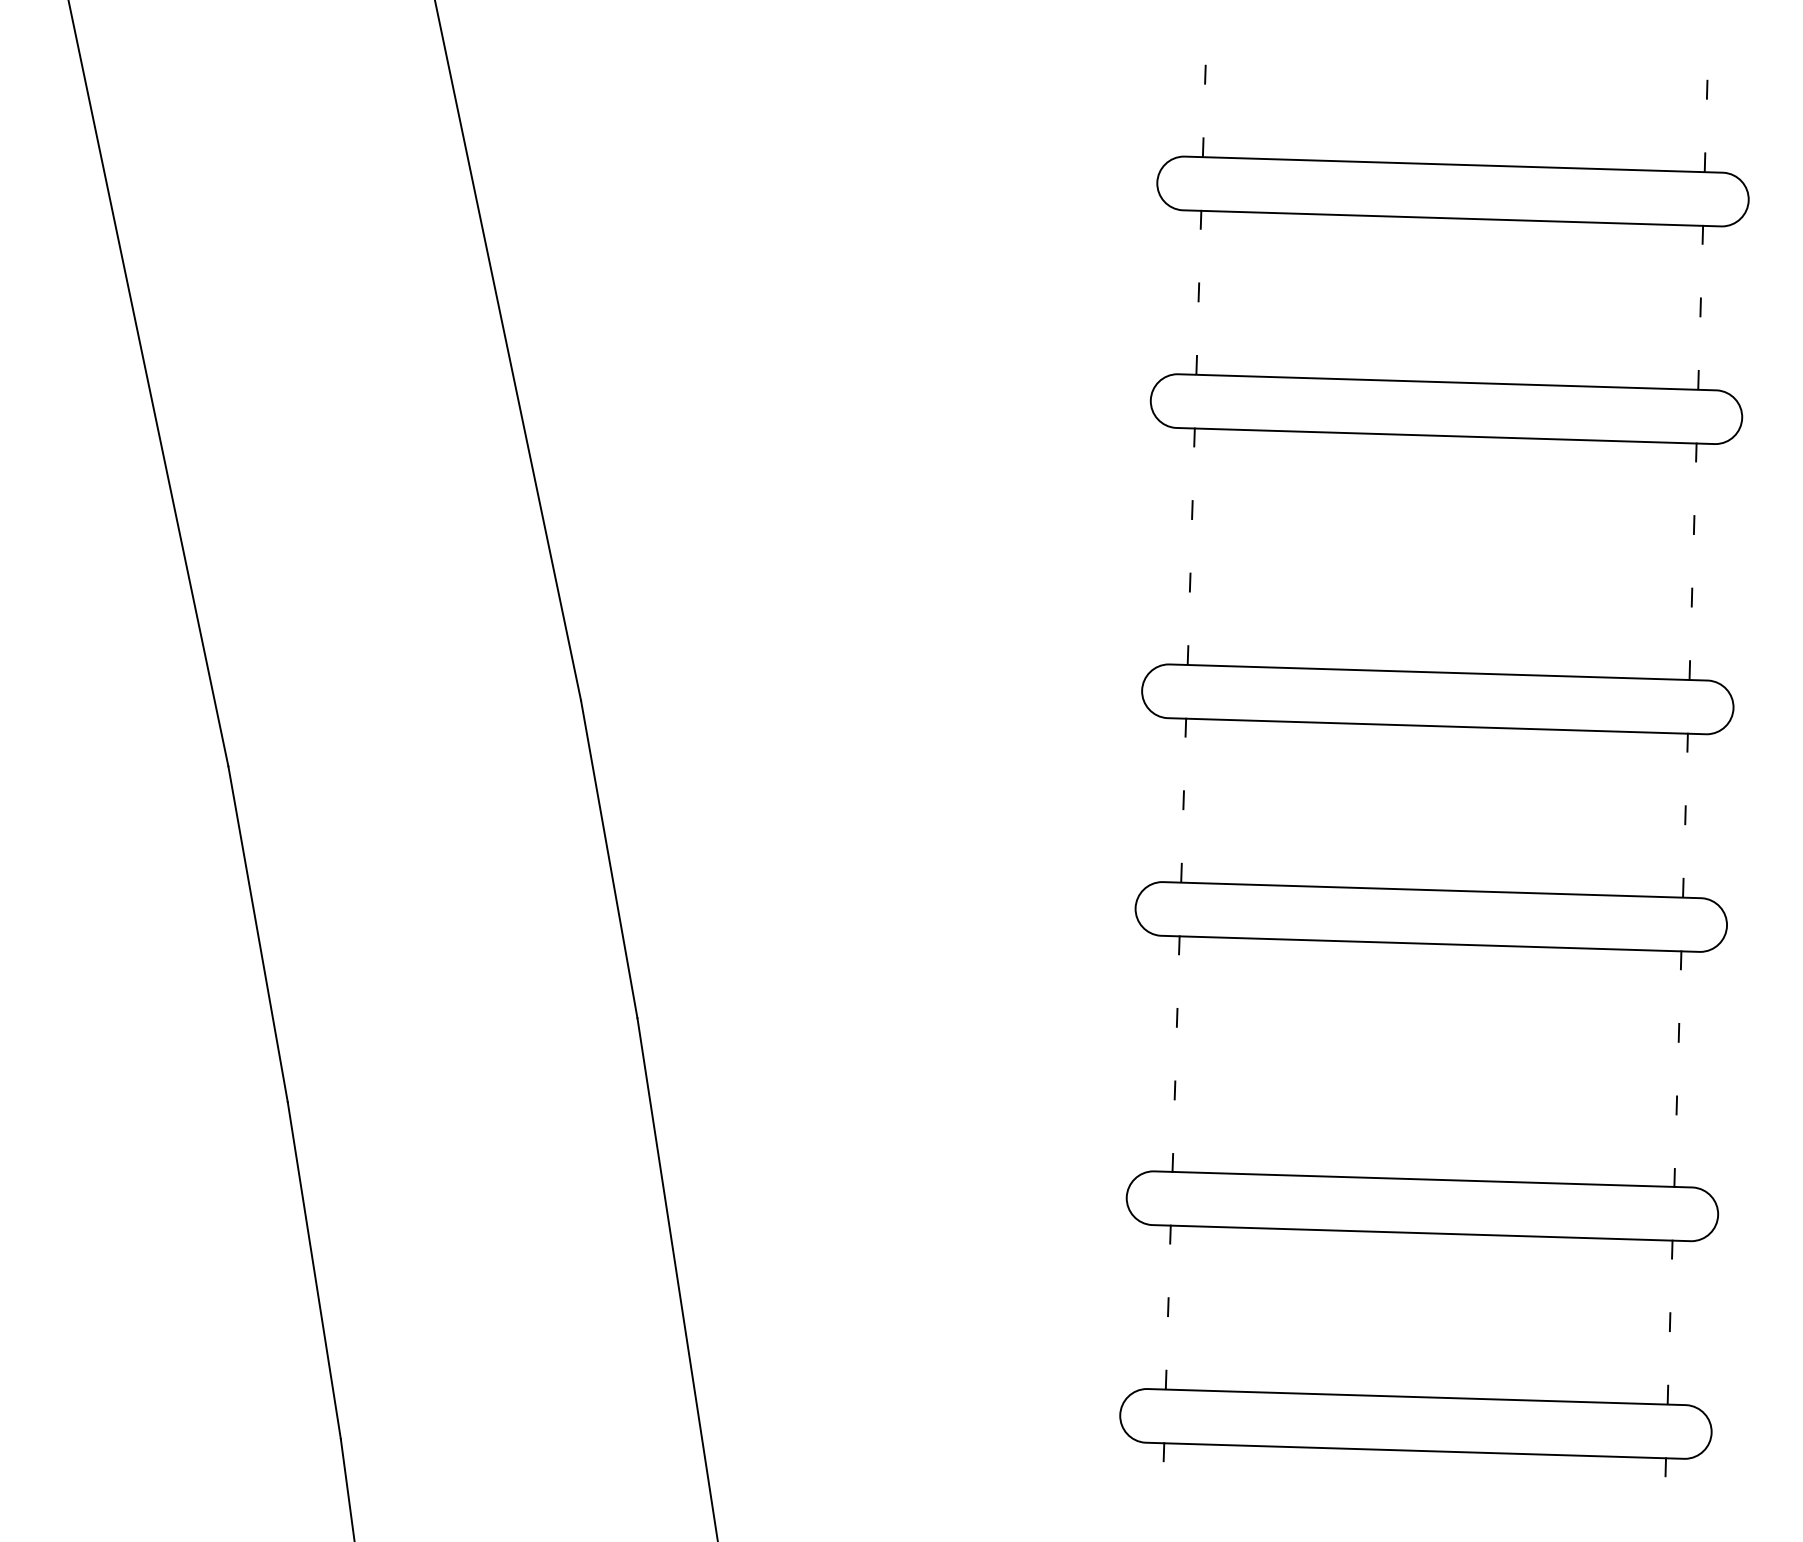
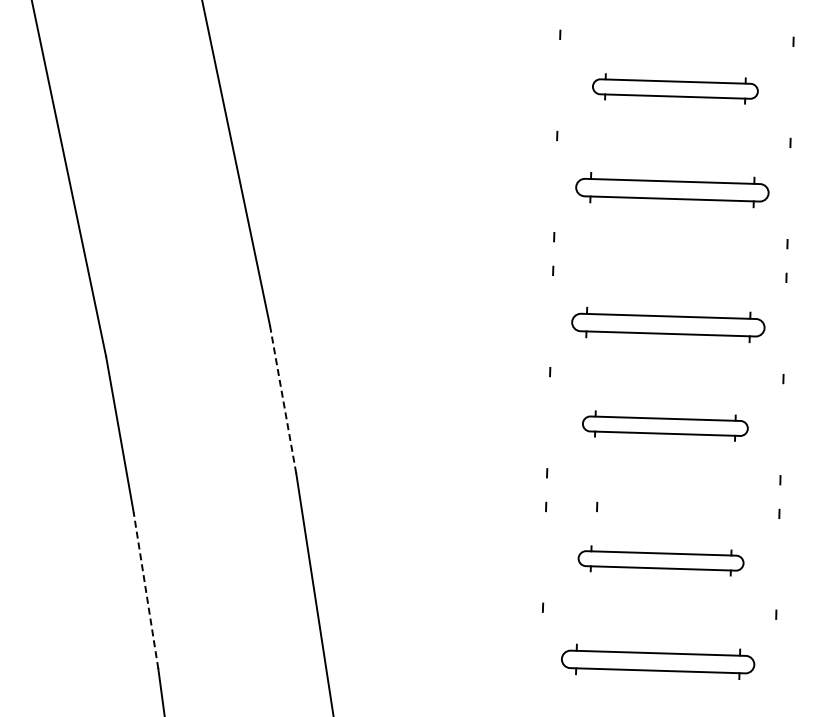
part: (1453, 190) -> (675, 88), size x0.6
part: (1446, 407) -> (672, 189), size x0.7
part: (1438, 697) -> (668, 324), size x0.7
line: (610, 859) -> (283, 399), solid -> dashed
part: (1431, 915) -> (665, 425), size x0.6
line: (1285, 1089) -> (597, 506), added
part: (1420, 1205) -> (660, 560), size x0.6
line: (313, 1270) -> (145, 590), solid -> dashed
part: (1414, 1422) -> (657, 661), size x0.7

